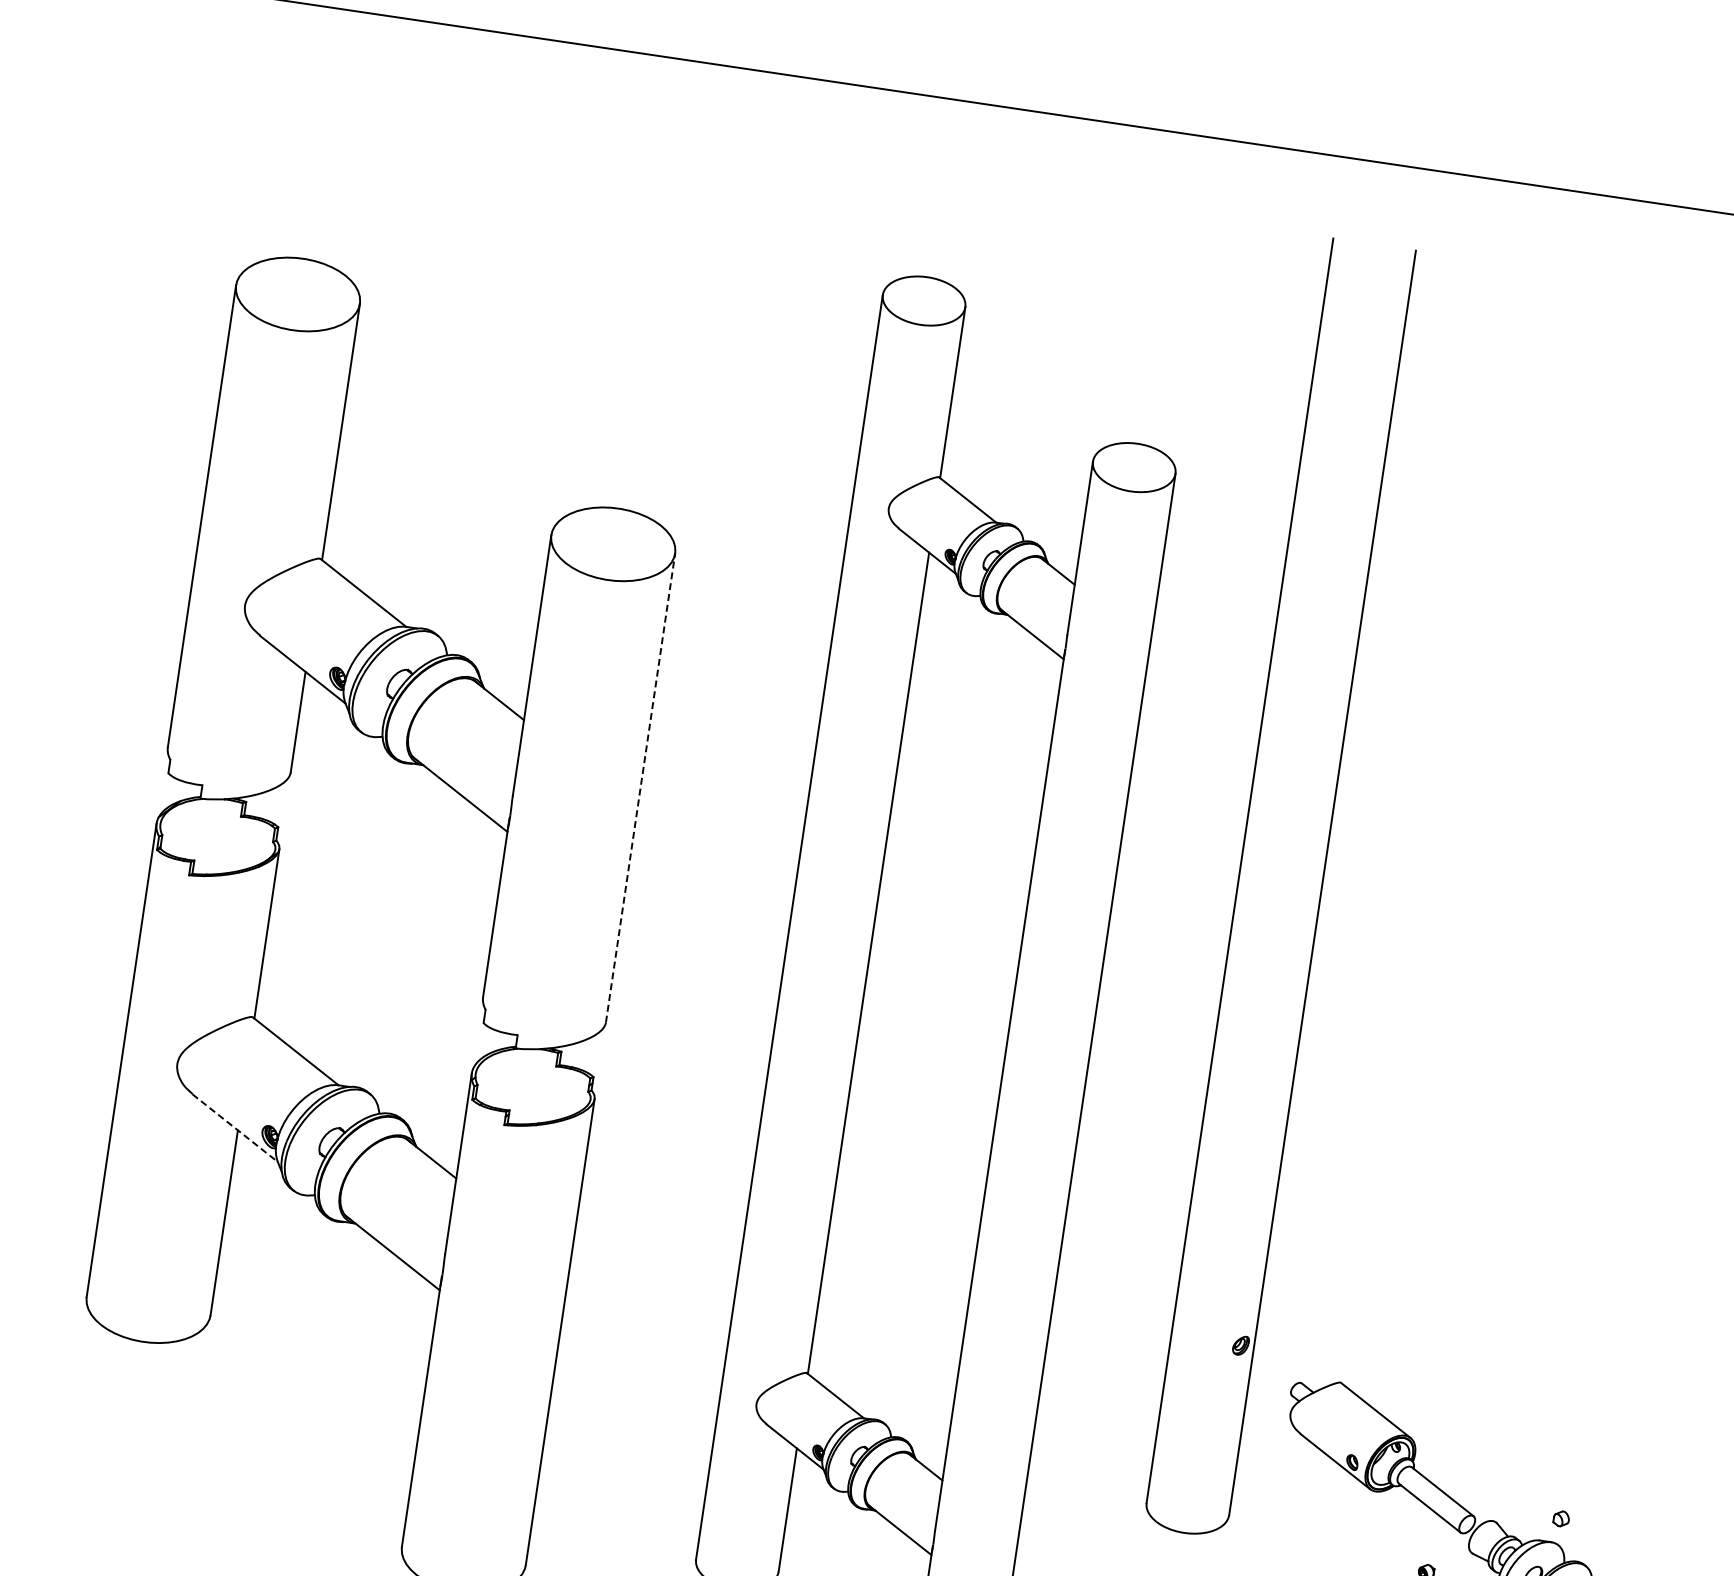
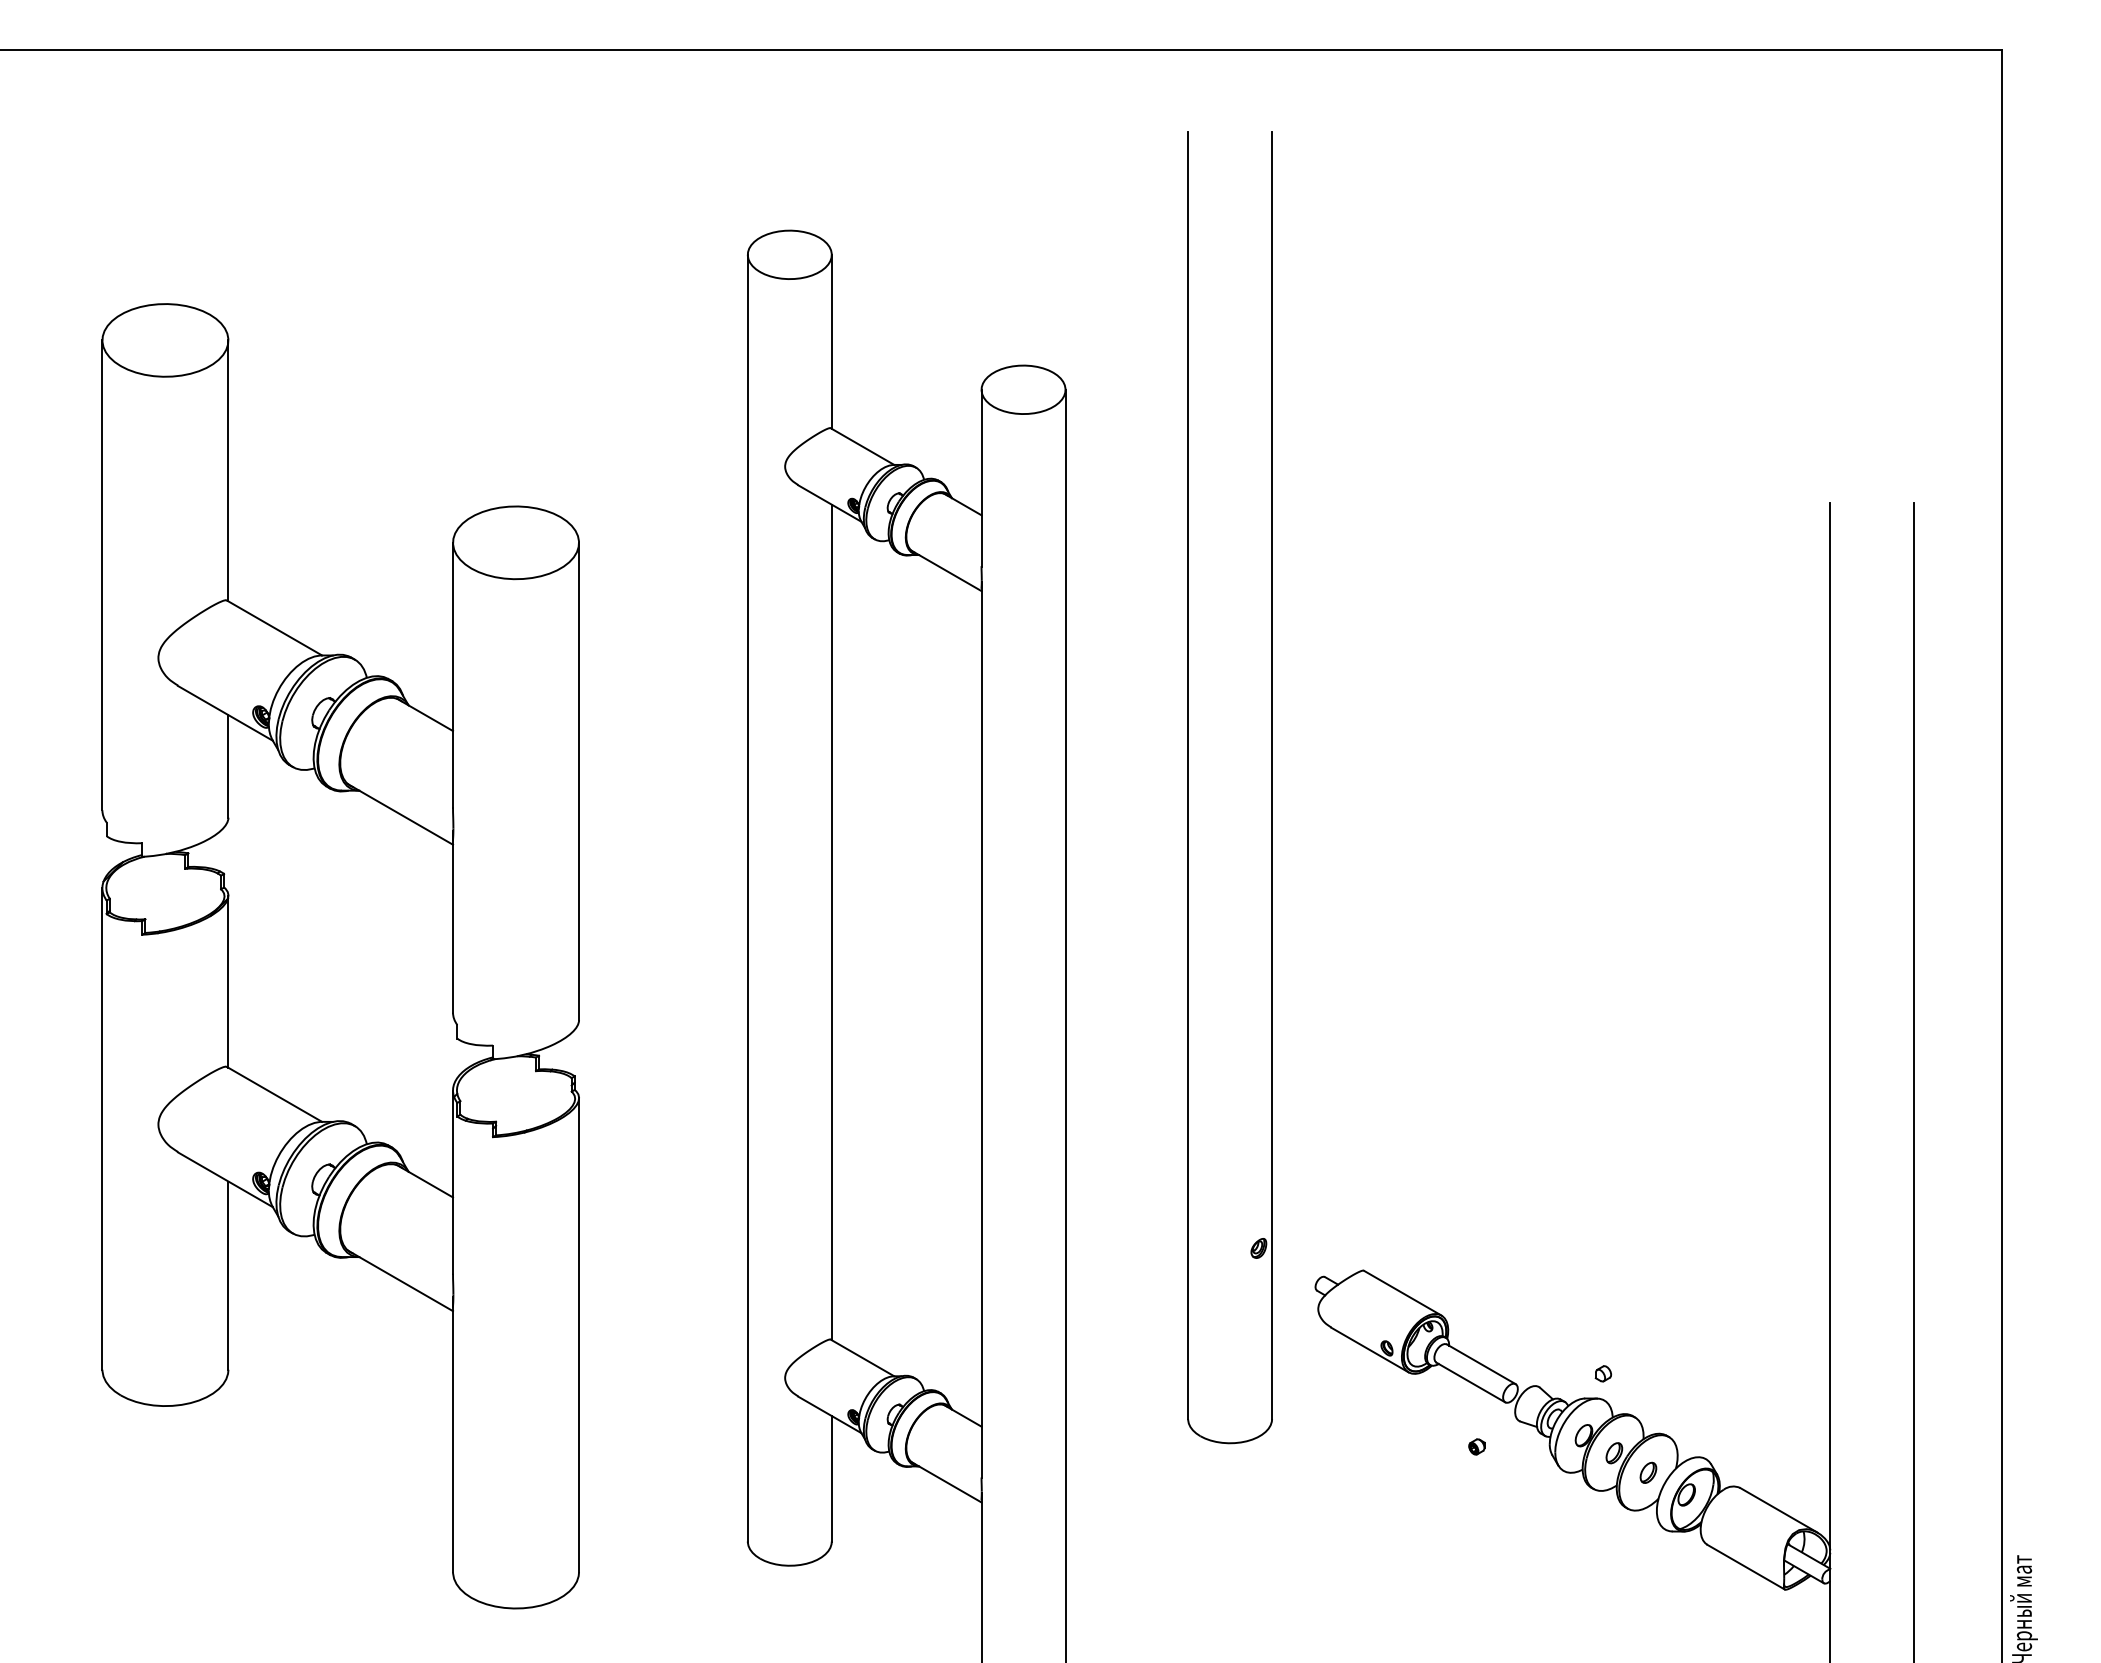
line: (640, 788) -> (579, 781), dashed -> solid
line: (235, 1127) -> (225, 1179), dashed -> solid

